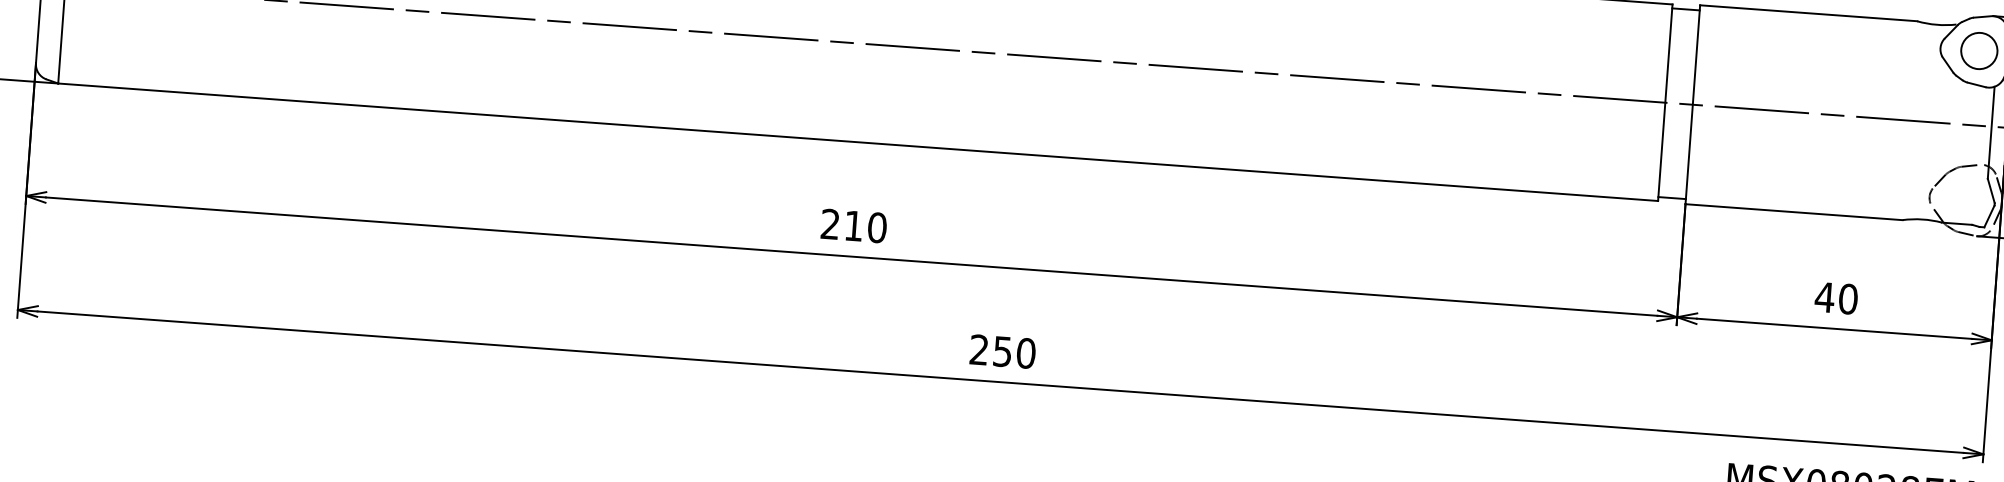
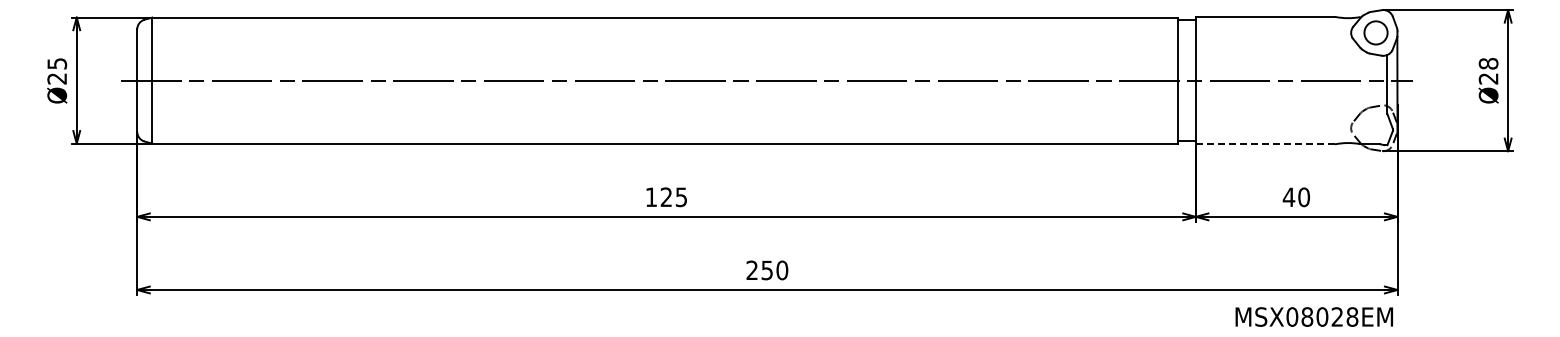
line: (1794, 212) -> (1265, 144), solid -> dashed
text: (853, 226) -> (666, 197), 210 -> 125

